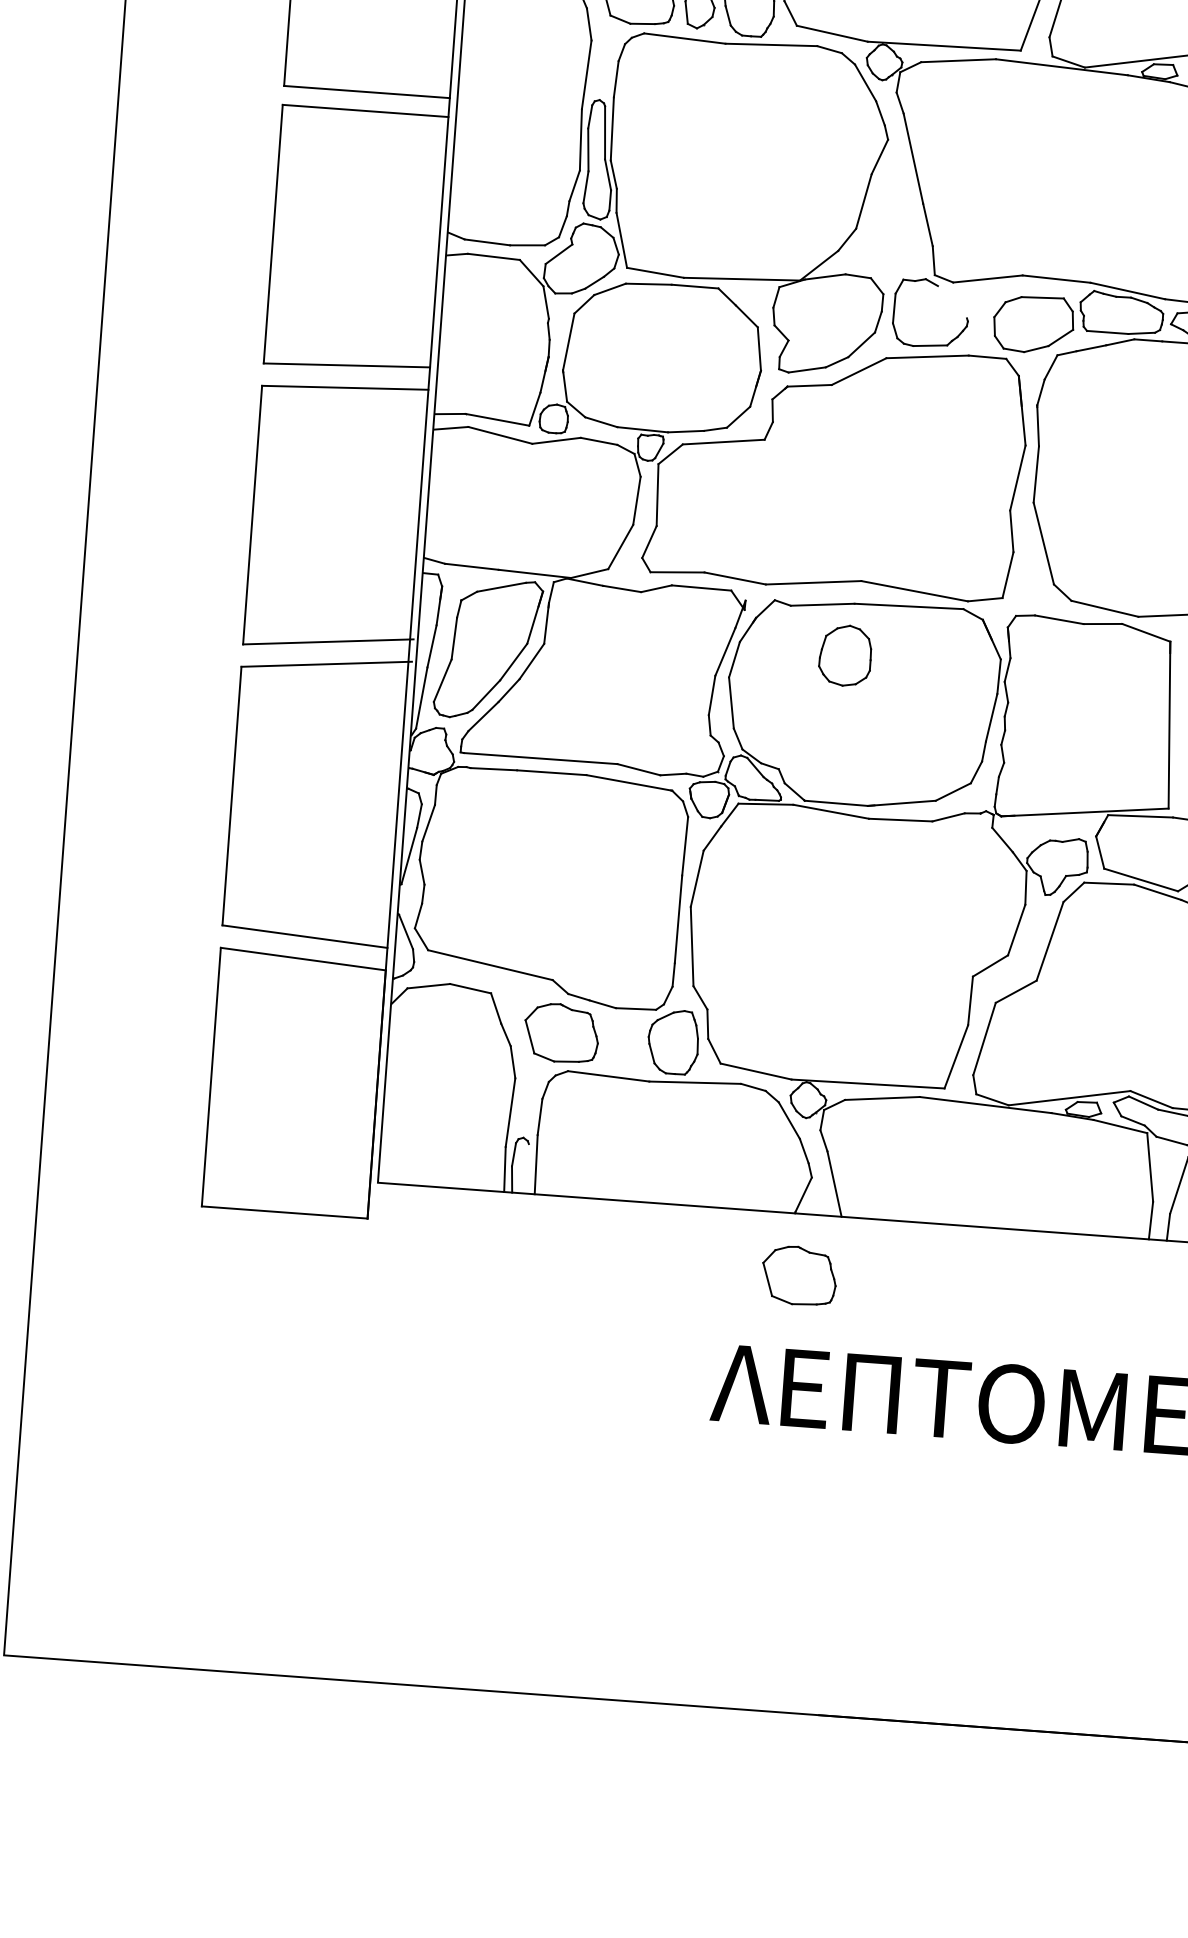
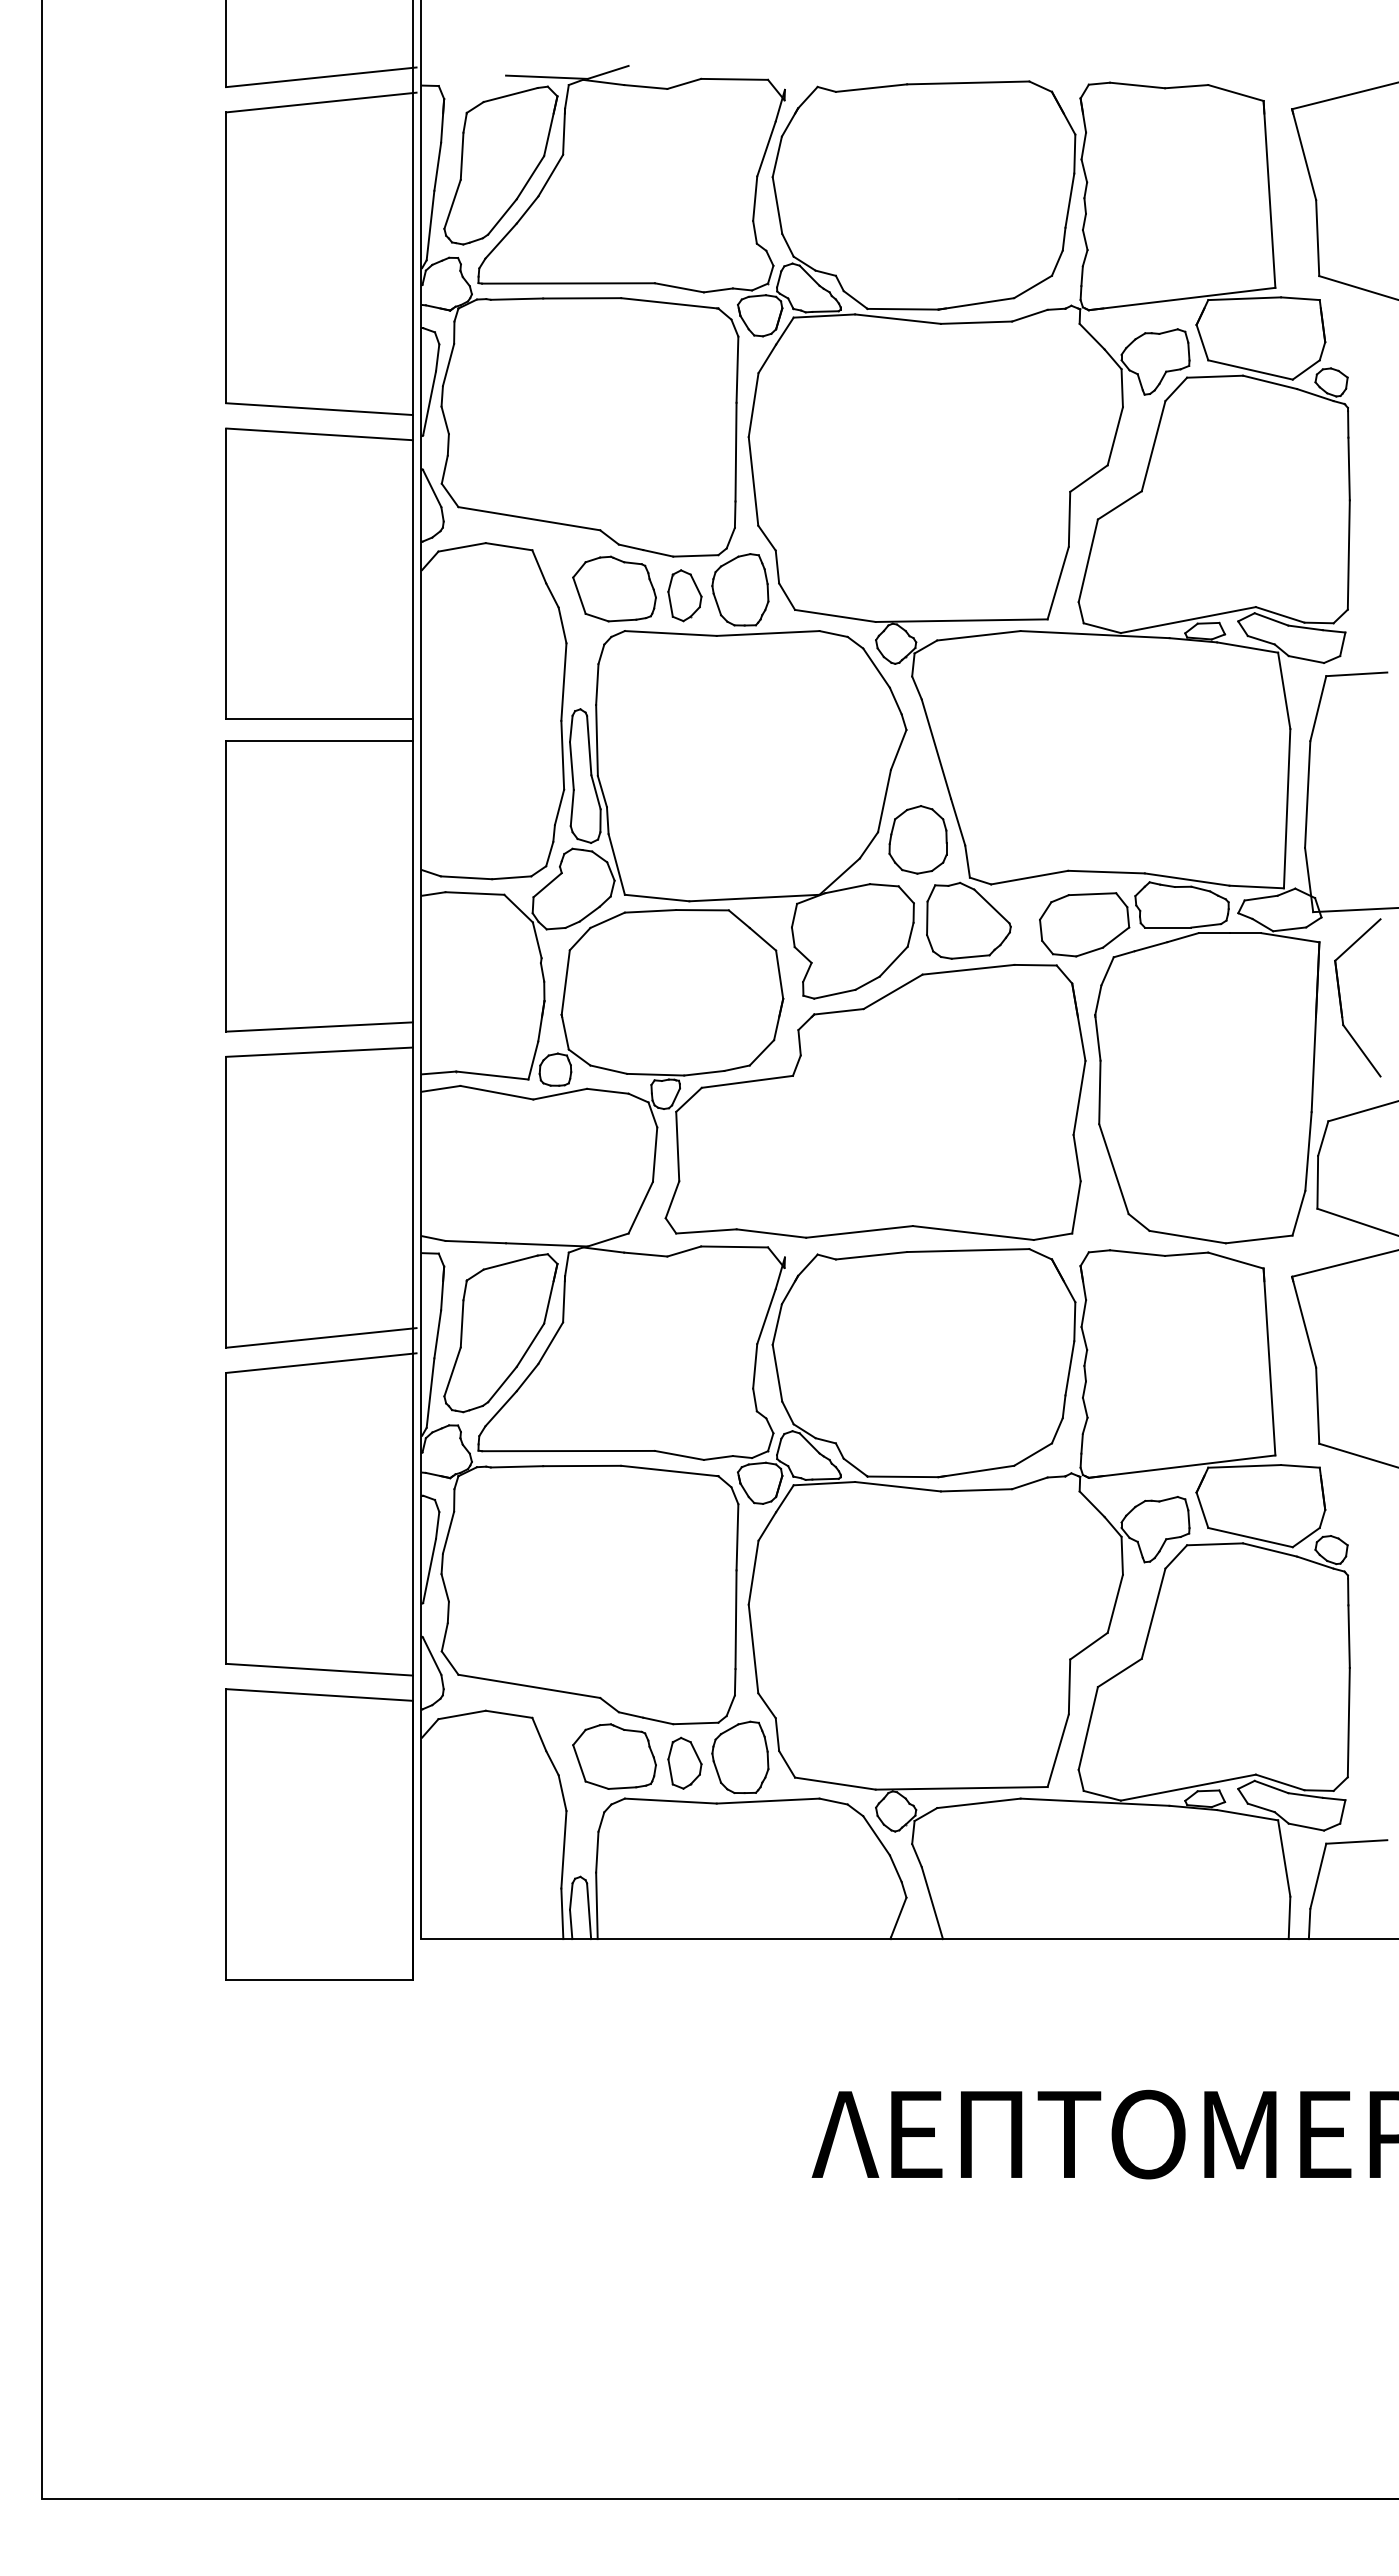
line: (952, 302) -> (991, 906), added
part: (844, 655) -> (917, 839), moved
part: (623, 1042) -> (684, 1762), added
line: (529, 1169) -> (589, 1911), added
part: (799, 1275) -> (900, 2008), removed

